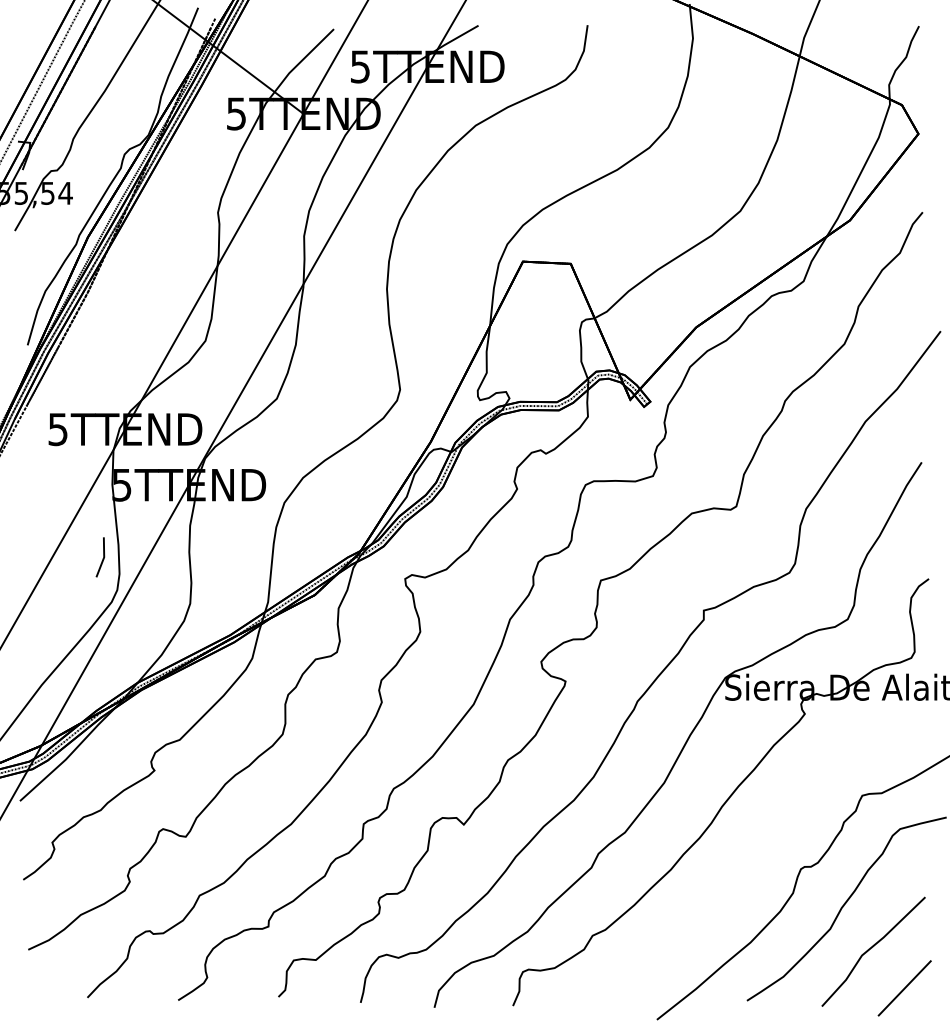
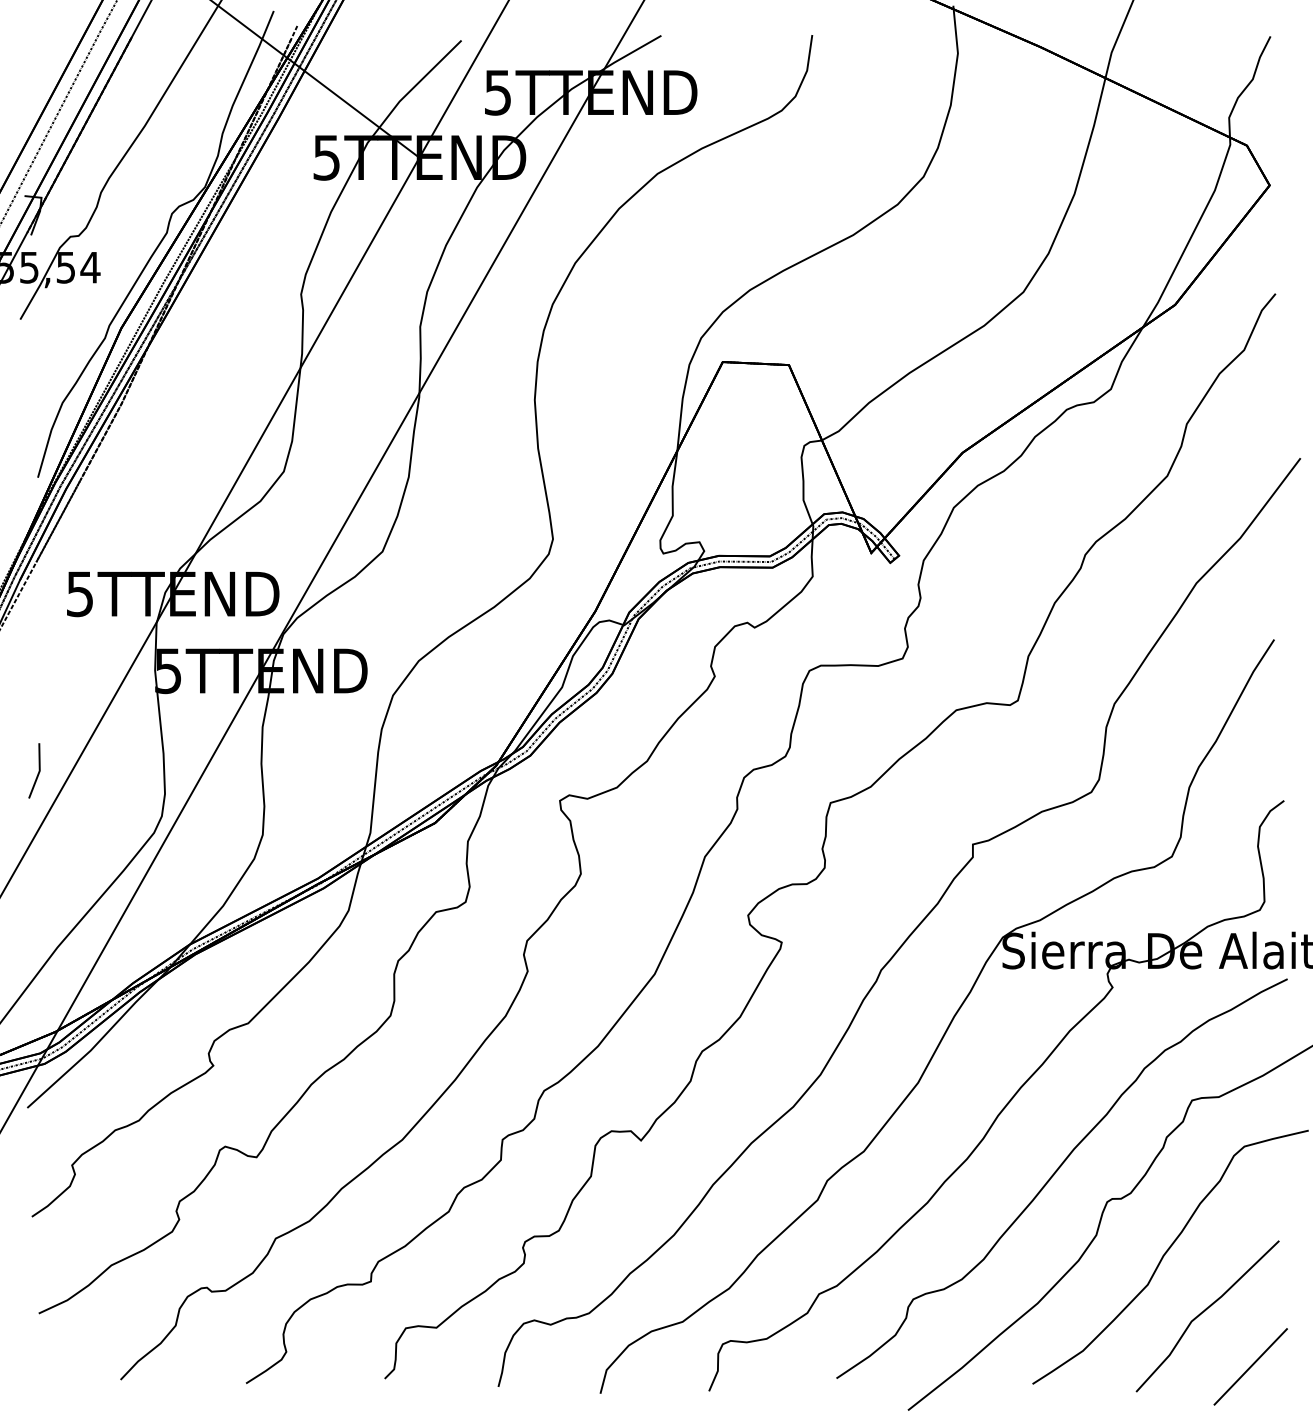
line: (103, 557) -> (38, 770), moved
curve: (762, 849) -> (1054, 1175), added

